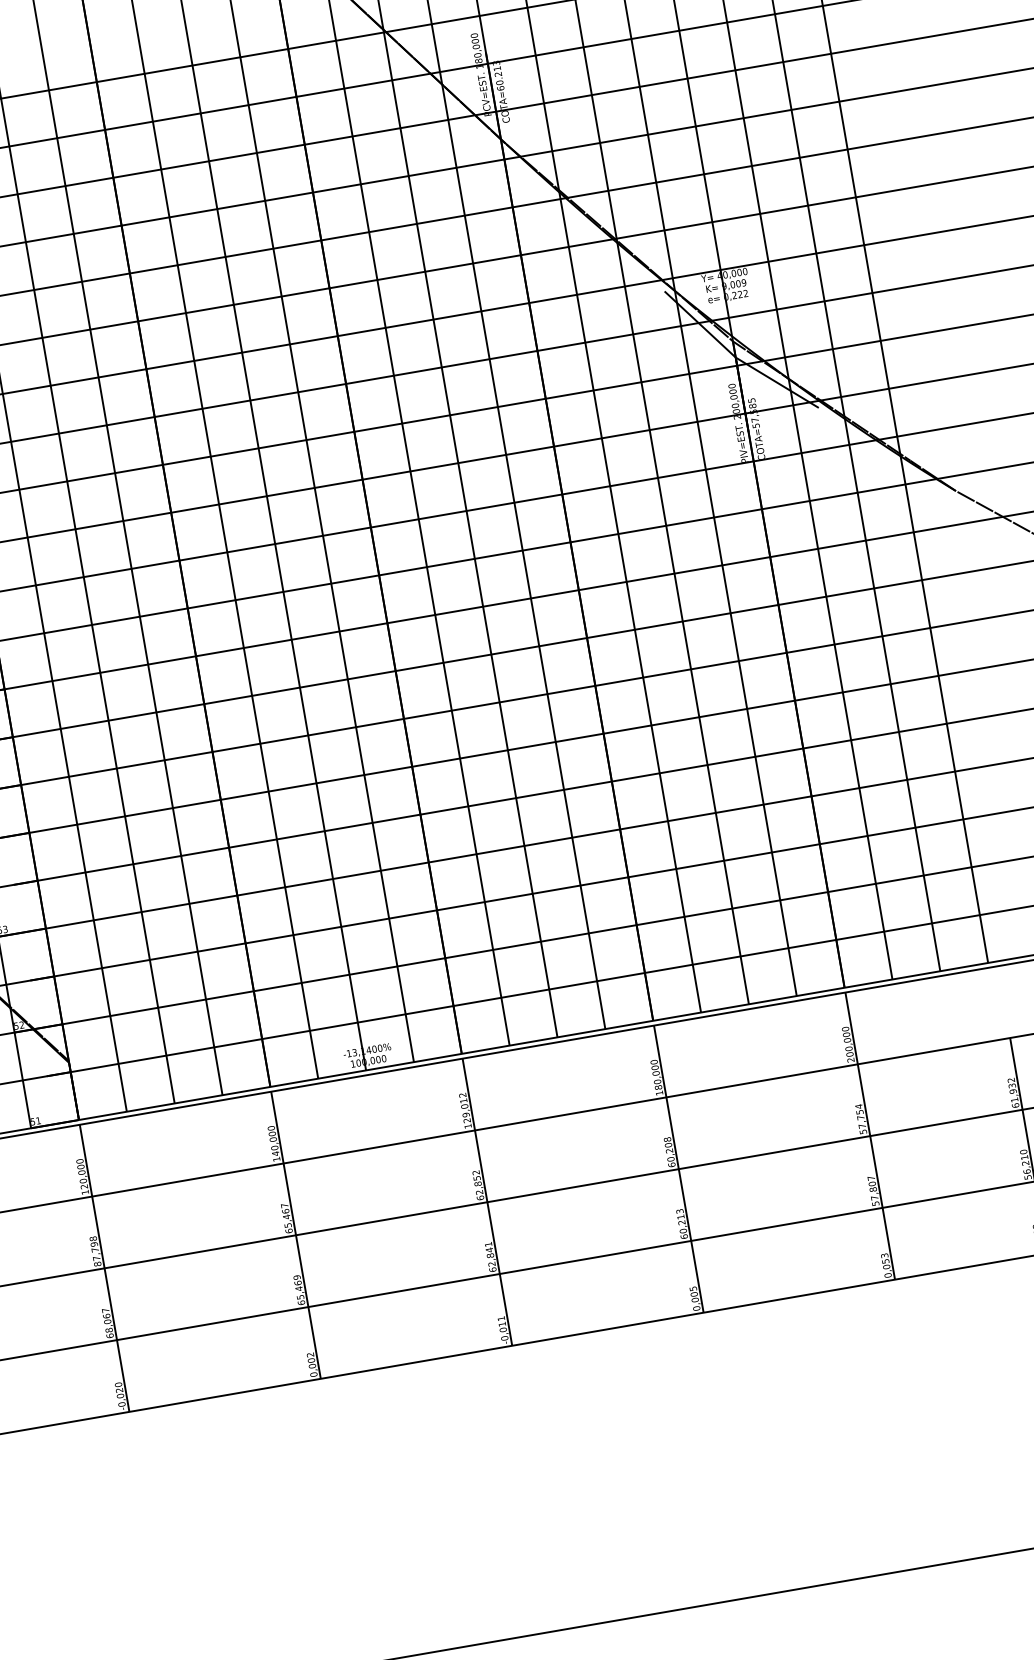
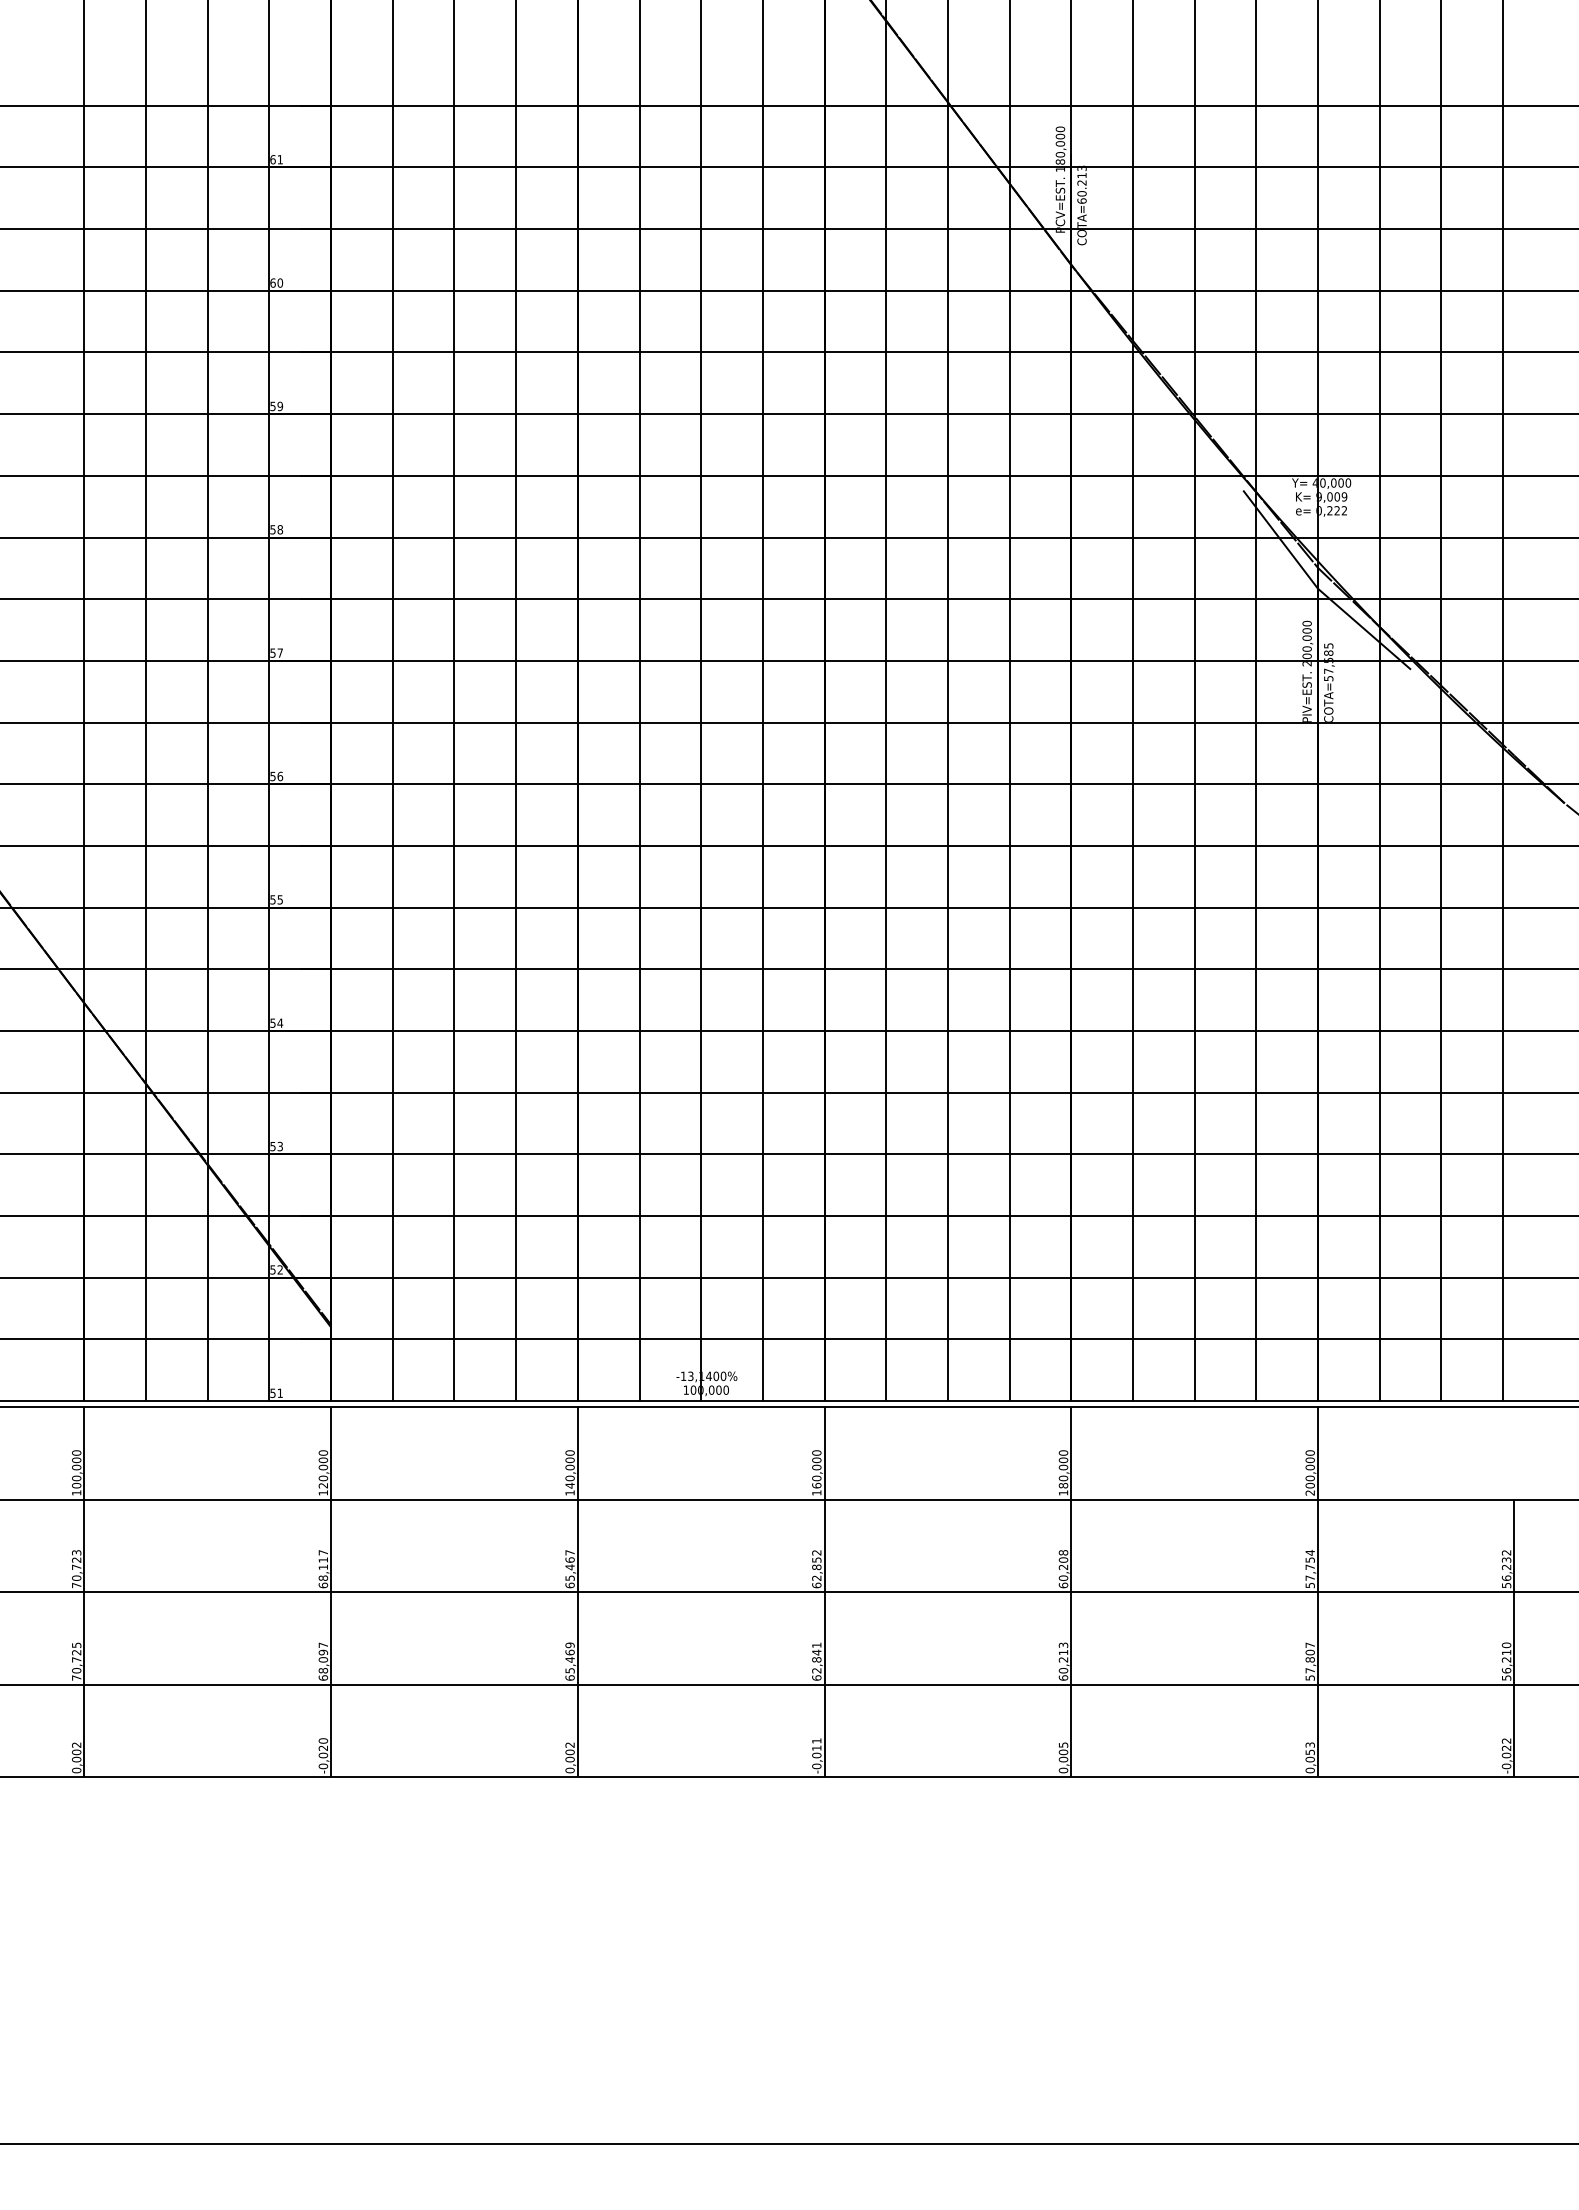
text: (1014, 1098) -> (1506, 1576), 61,932 -> 56,232
text: (464, 1108) -> (816, 1469), 129,012 -> 160,000
text: (95, 1251) -> (323, 1569), 87,798 -> 68,117
text: (106, 1316) -> (323, 1652), 68,067 -> 68,097

